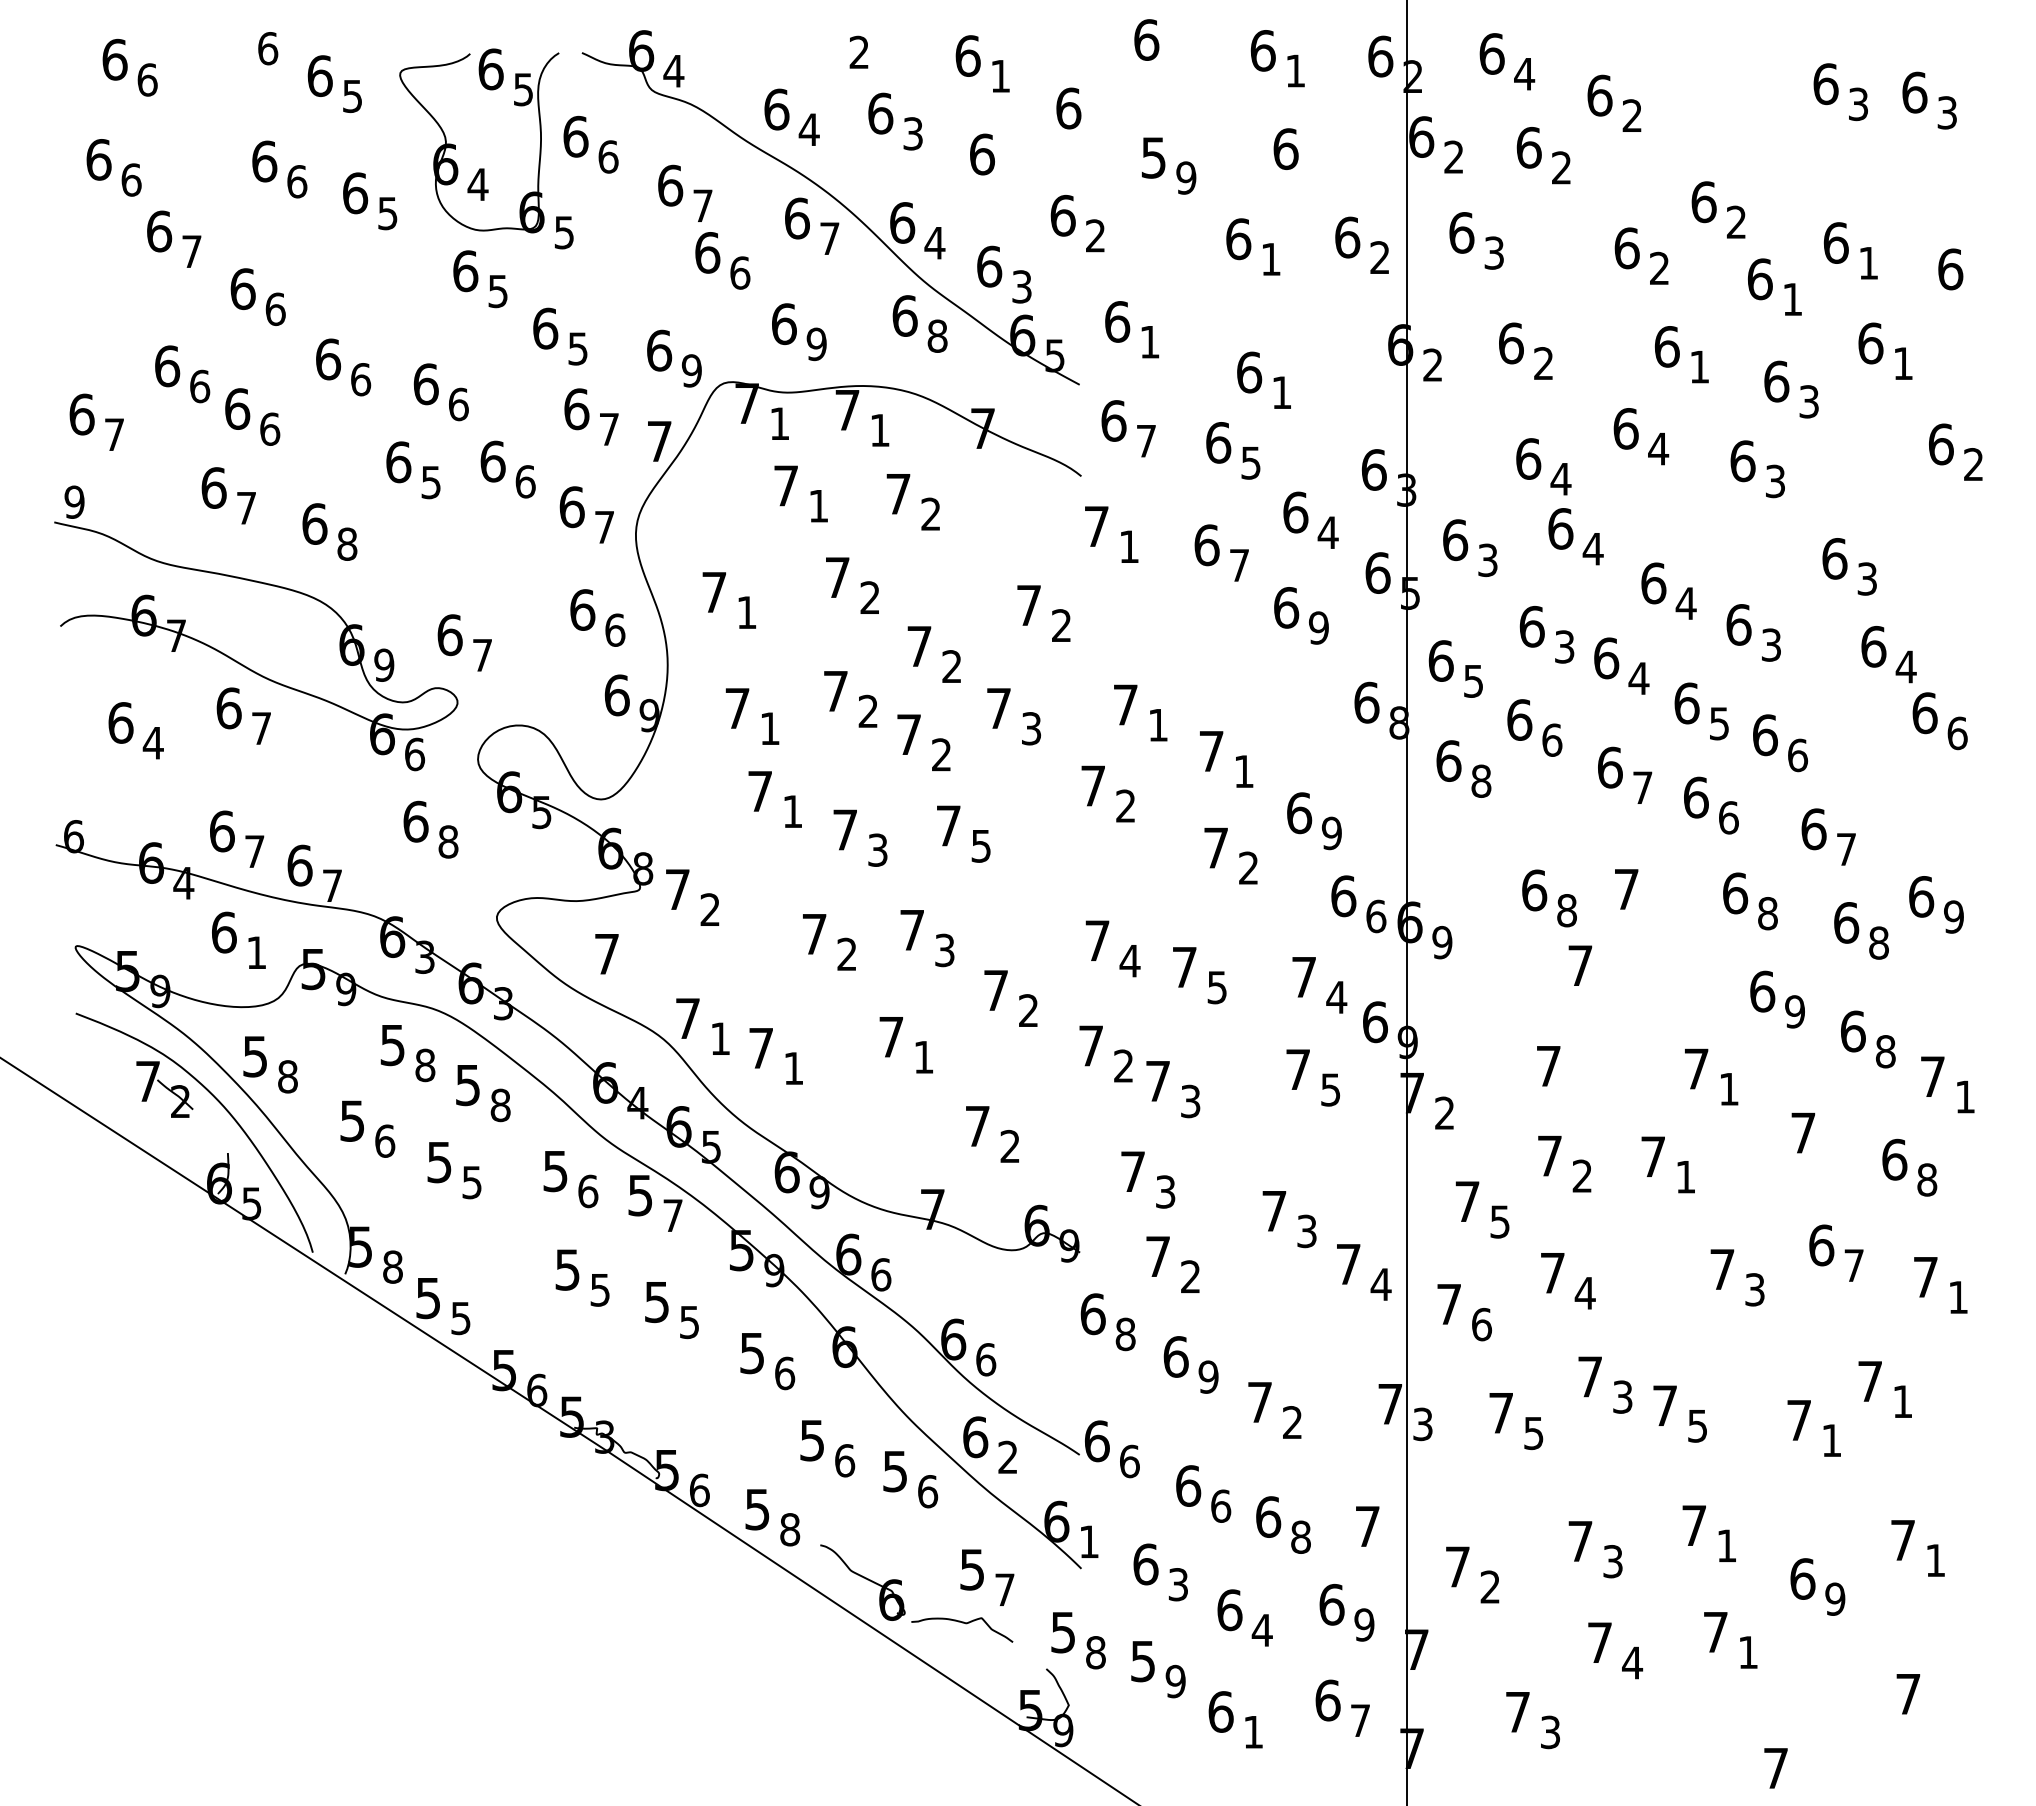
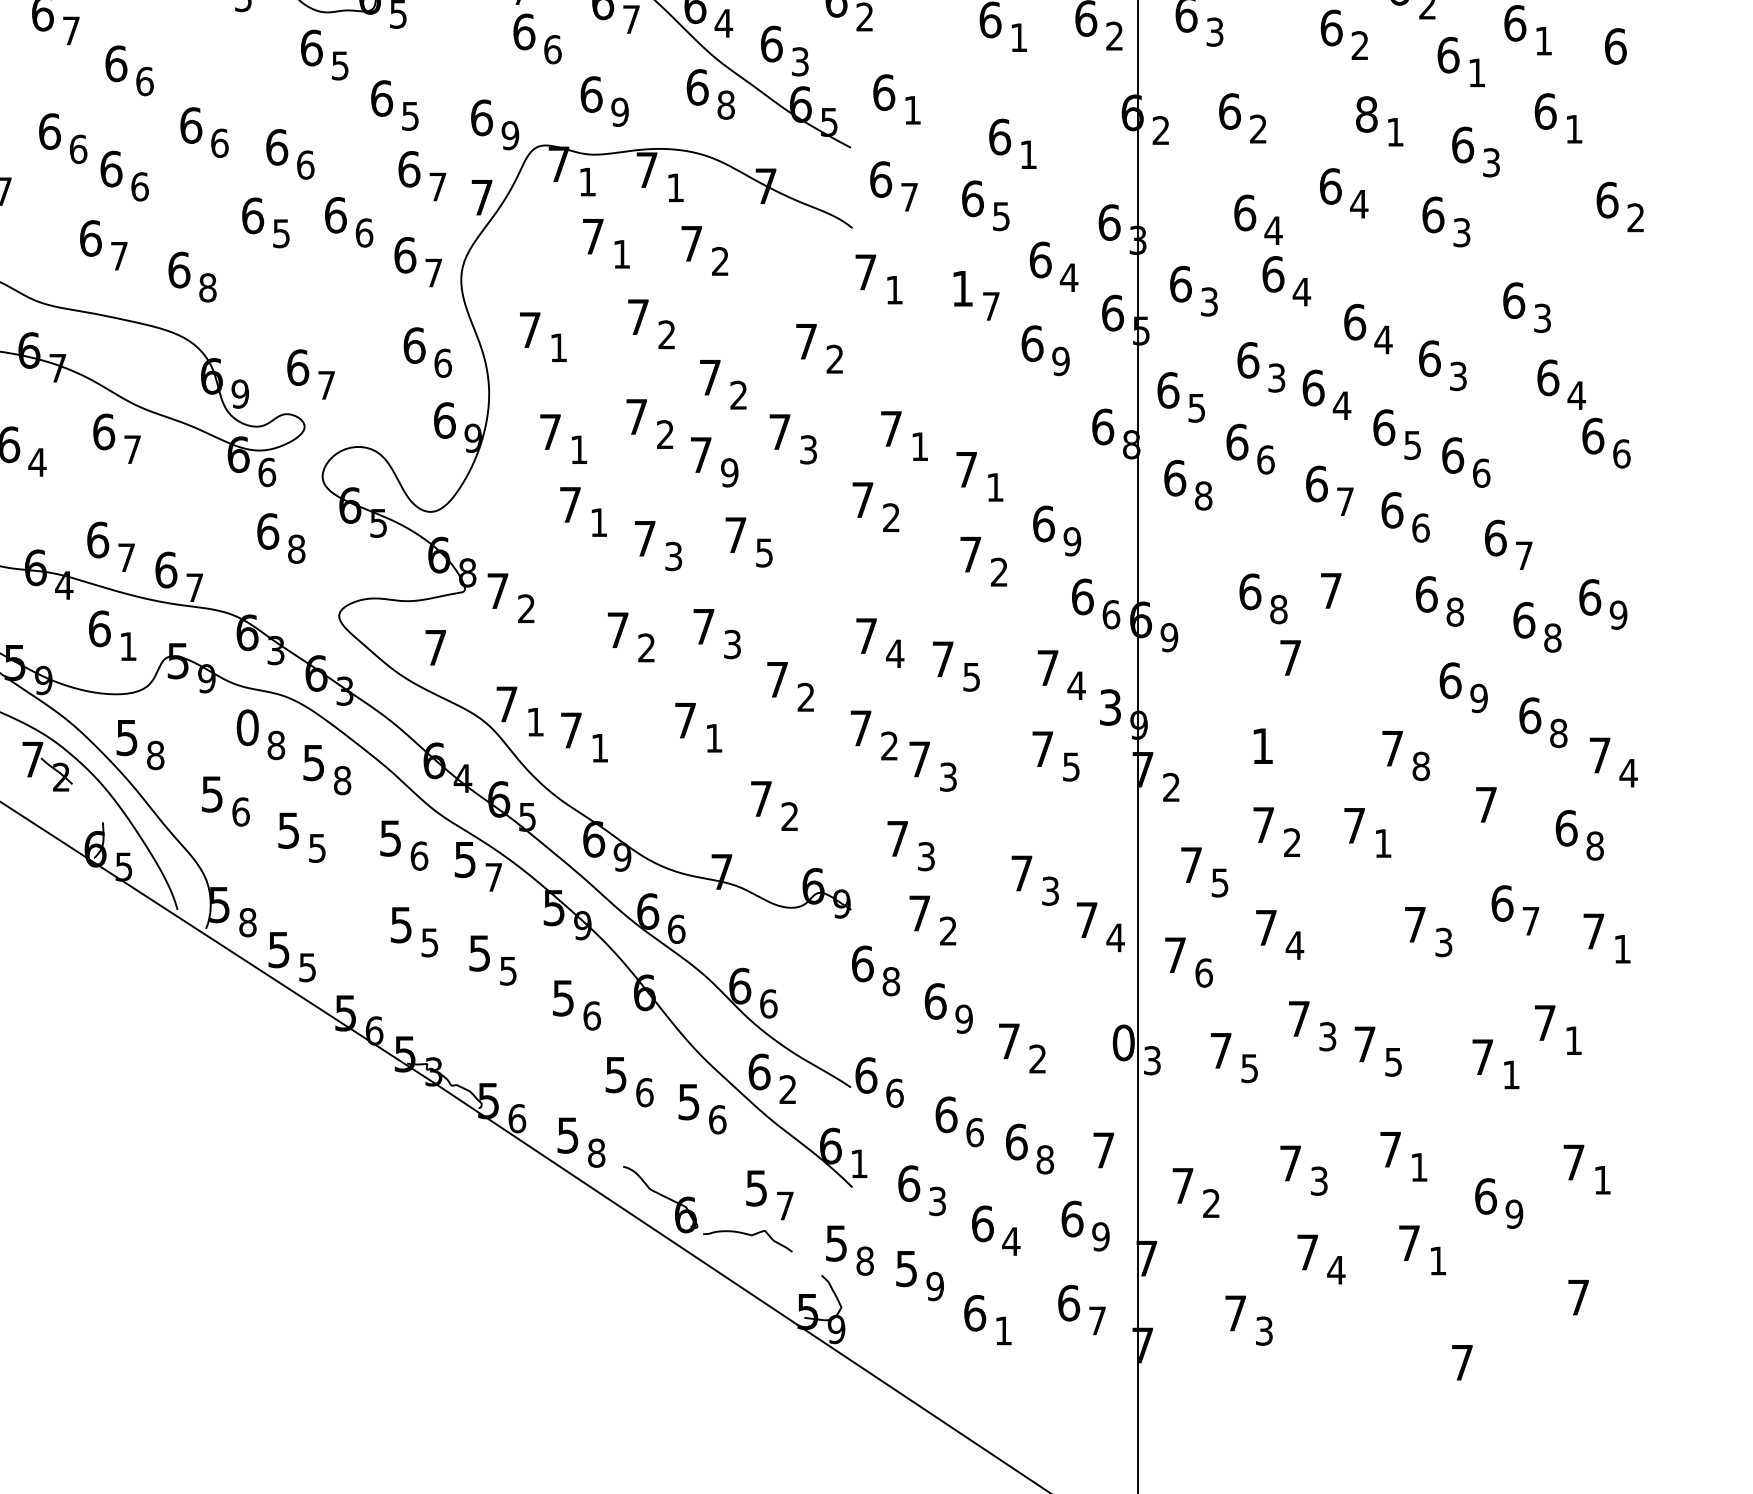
text: (1666, 346) -> (1366, 114), 6 -> 8
text: (1206, 545) -> (962, 288), 6 -> 1
text: (941, 754) -> (729, 472), 2 -> 9
text: (1375, 1022) -> (1110, 707), 6 -> 3
text: (392, 1045) -> (247, 727), 5 -> 0
text: (1548, 1066) -> (1262, 746), 7 -> 1
text: (1729, 1088) -> (1421, 765), 1 -> 8
text: (1964, 1096) -> (1627, 772), 1 -> 4
text: (1390, 1404) -> (1123, 1043), 7 -> 0

